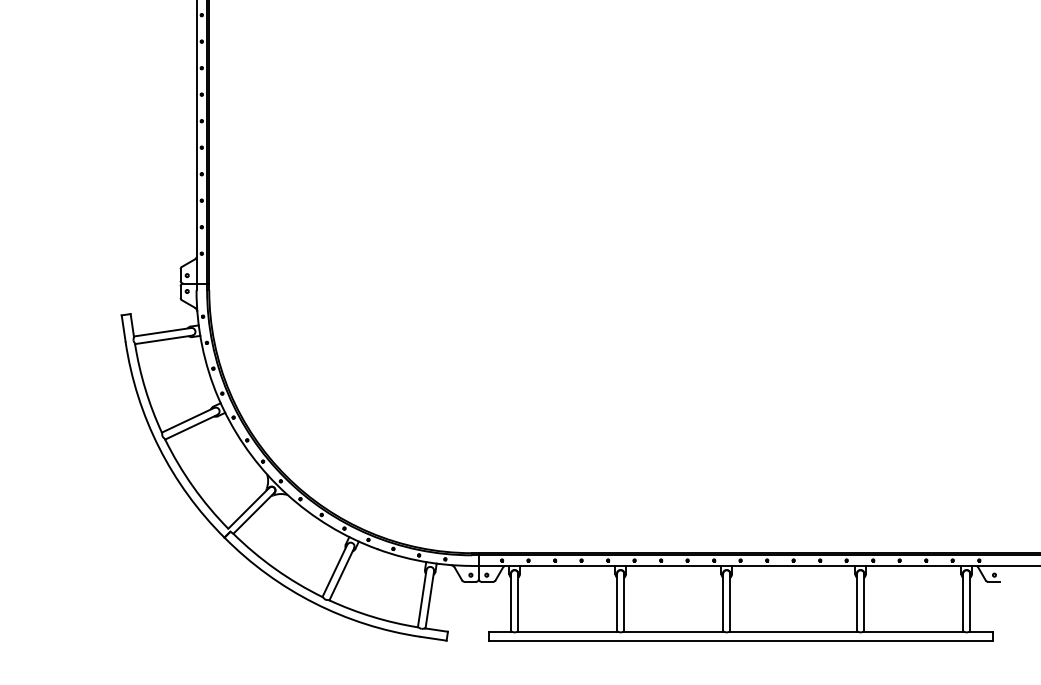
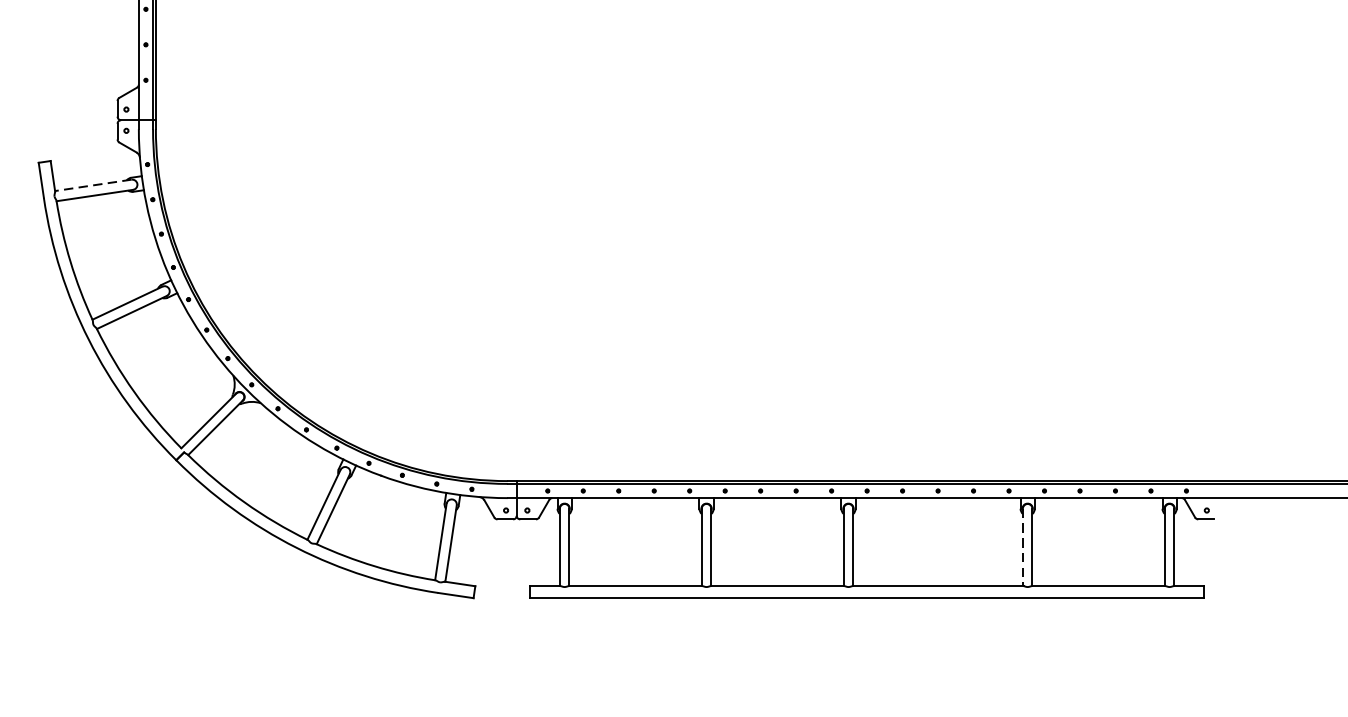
line: (162, 332) -> (93, 185), solid -> dashed
line: (857, 602) -> (1023, 547), solid -> dashed

